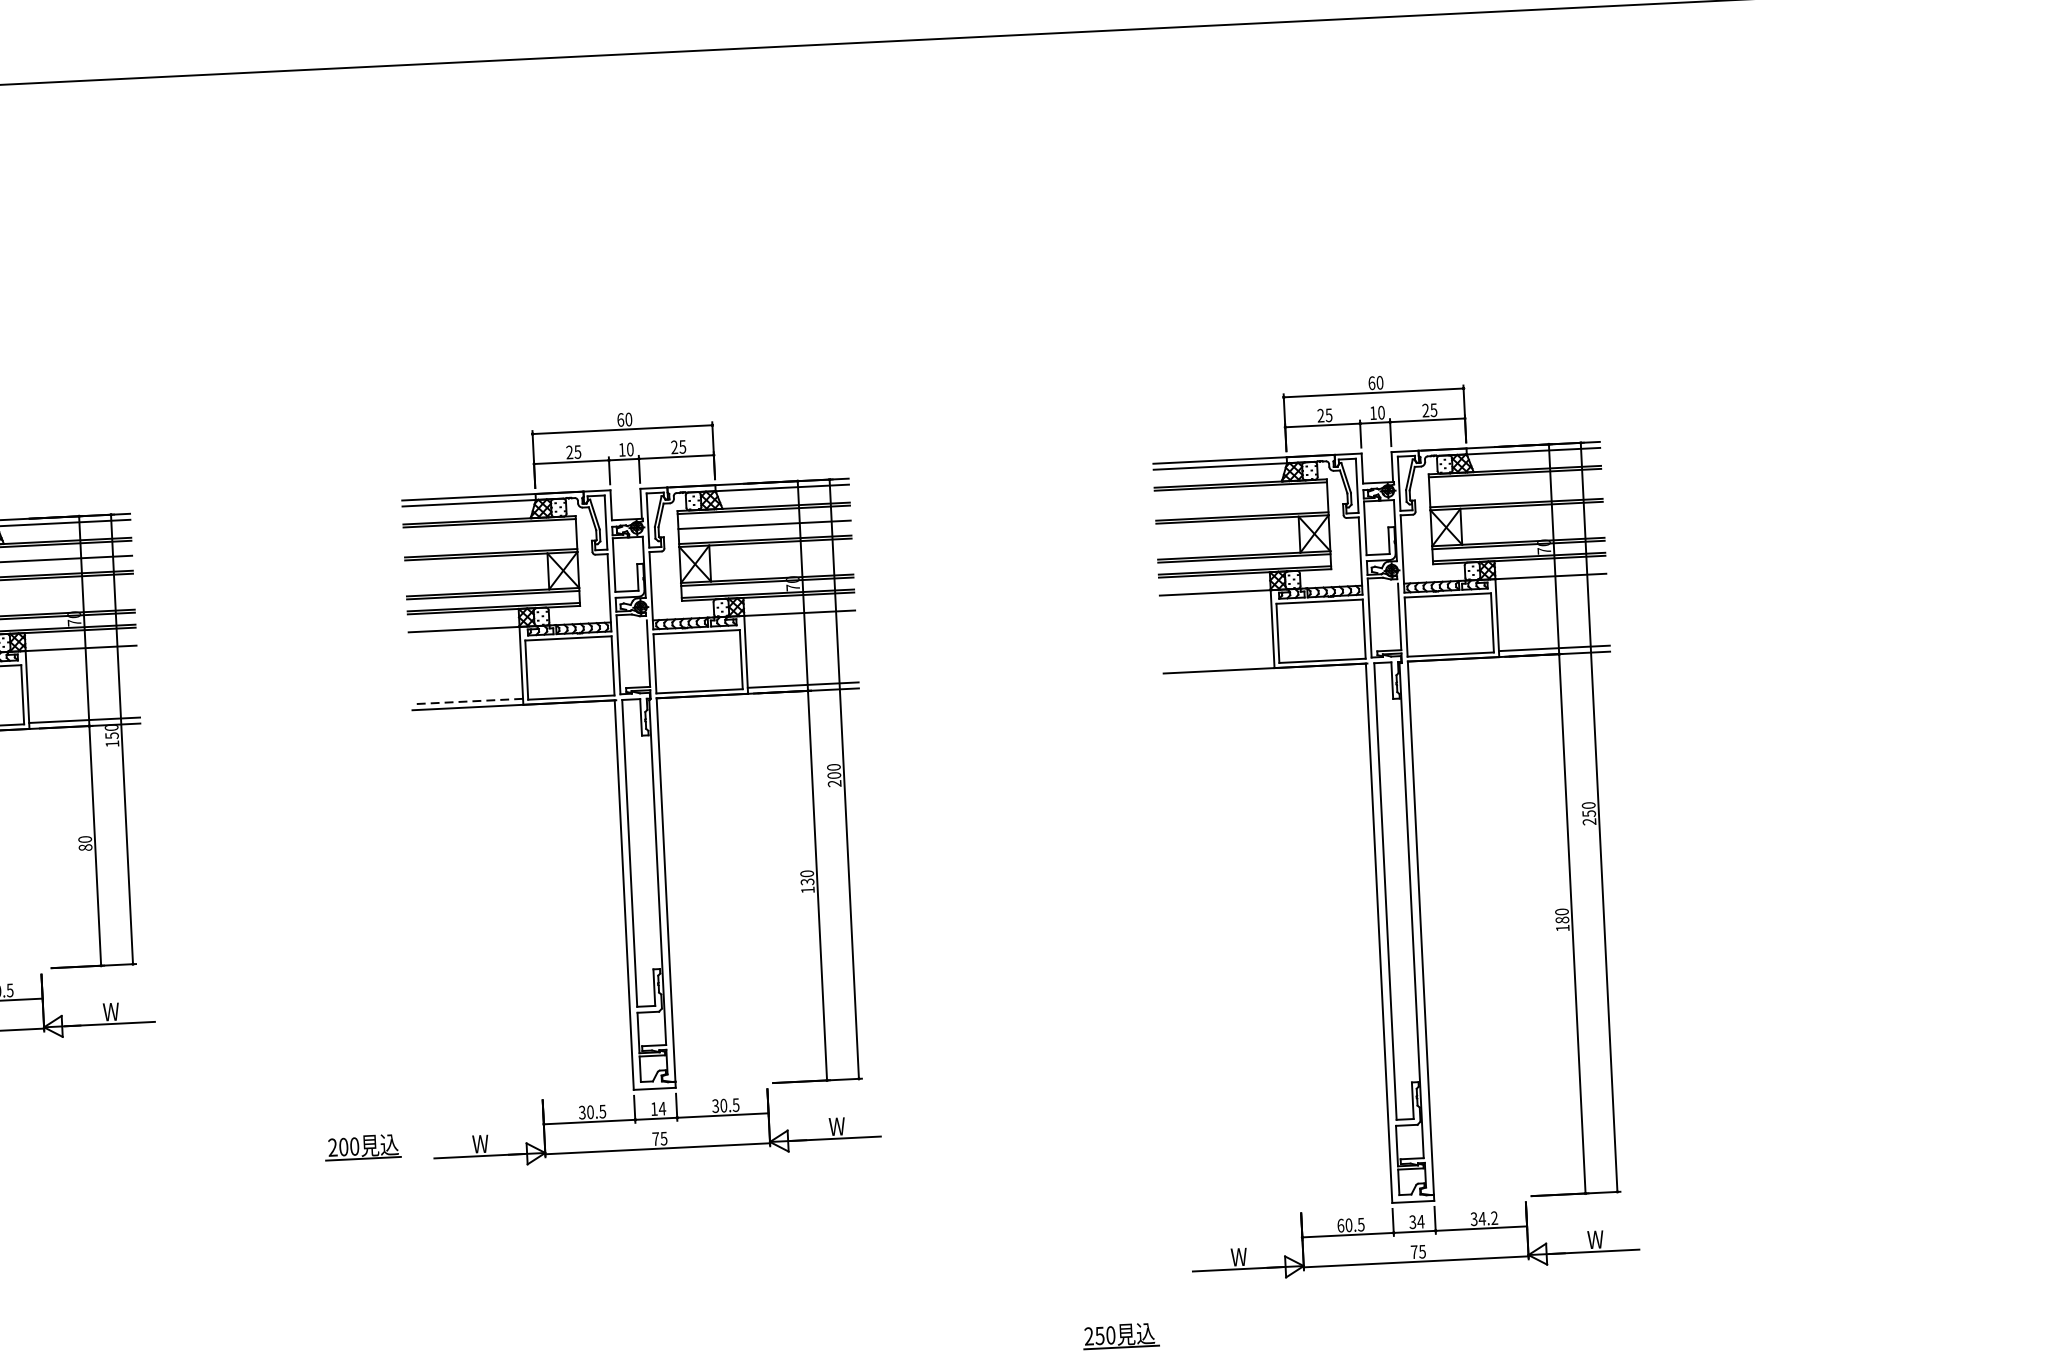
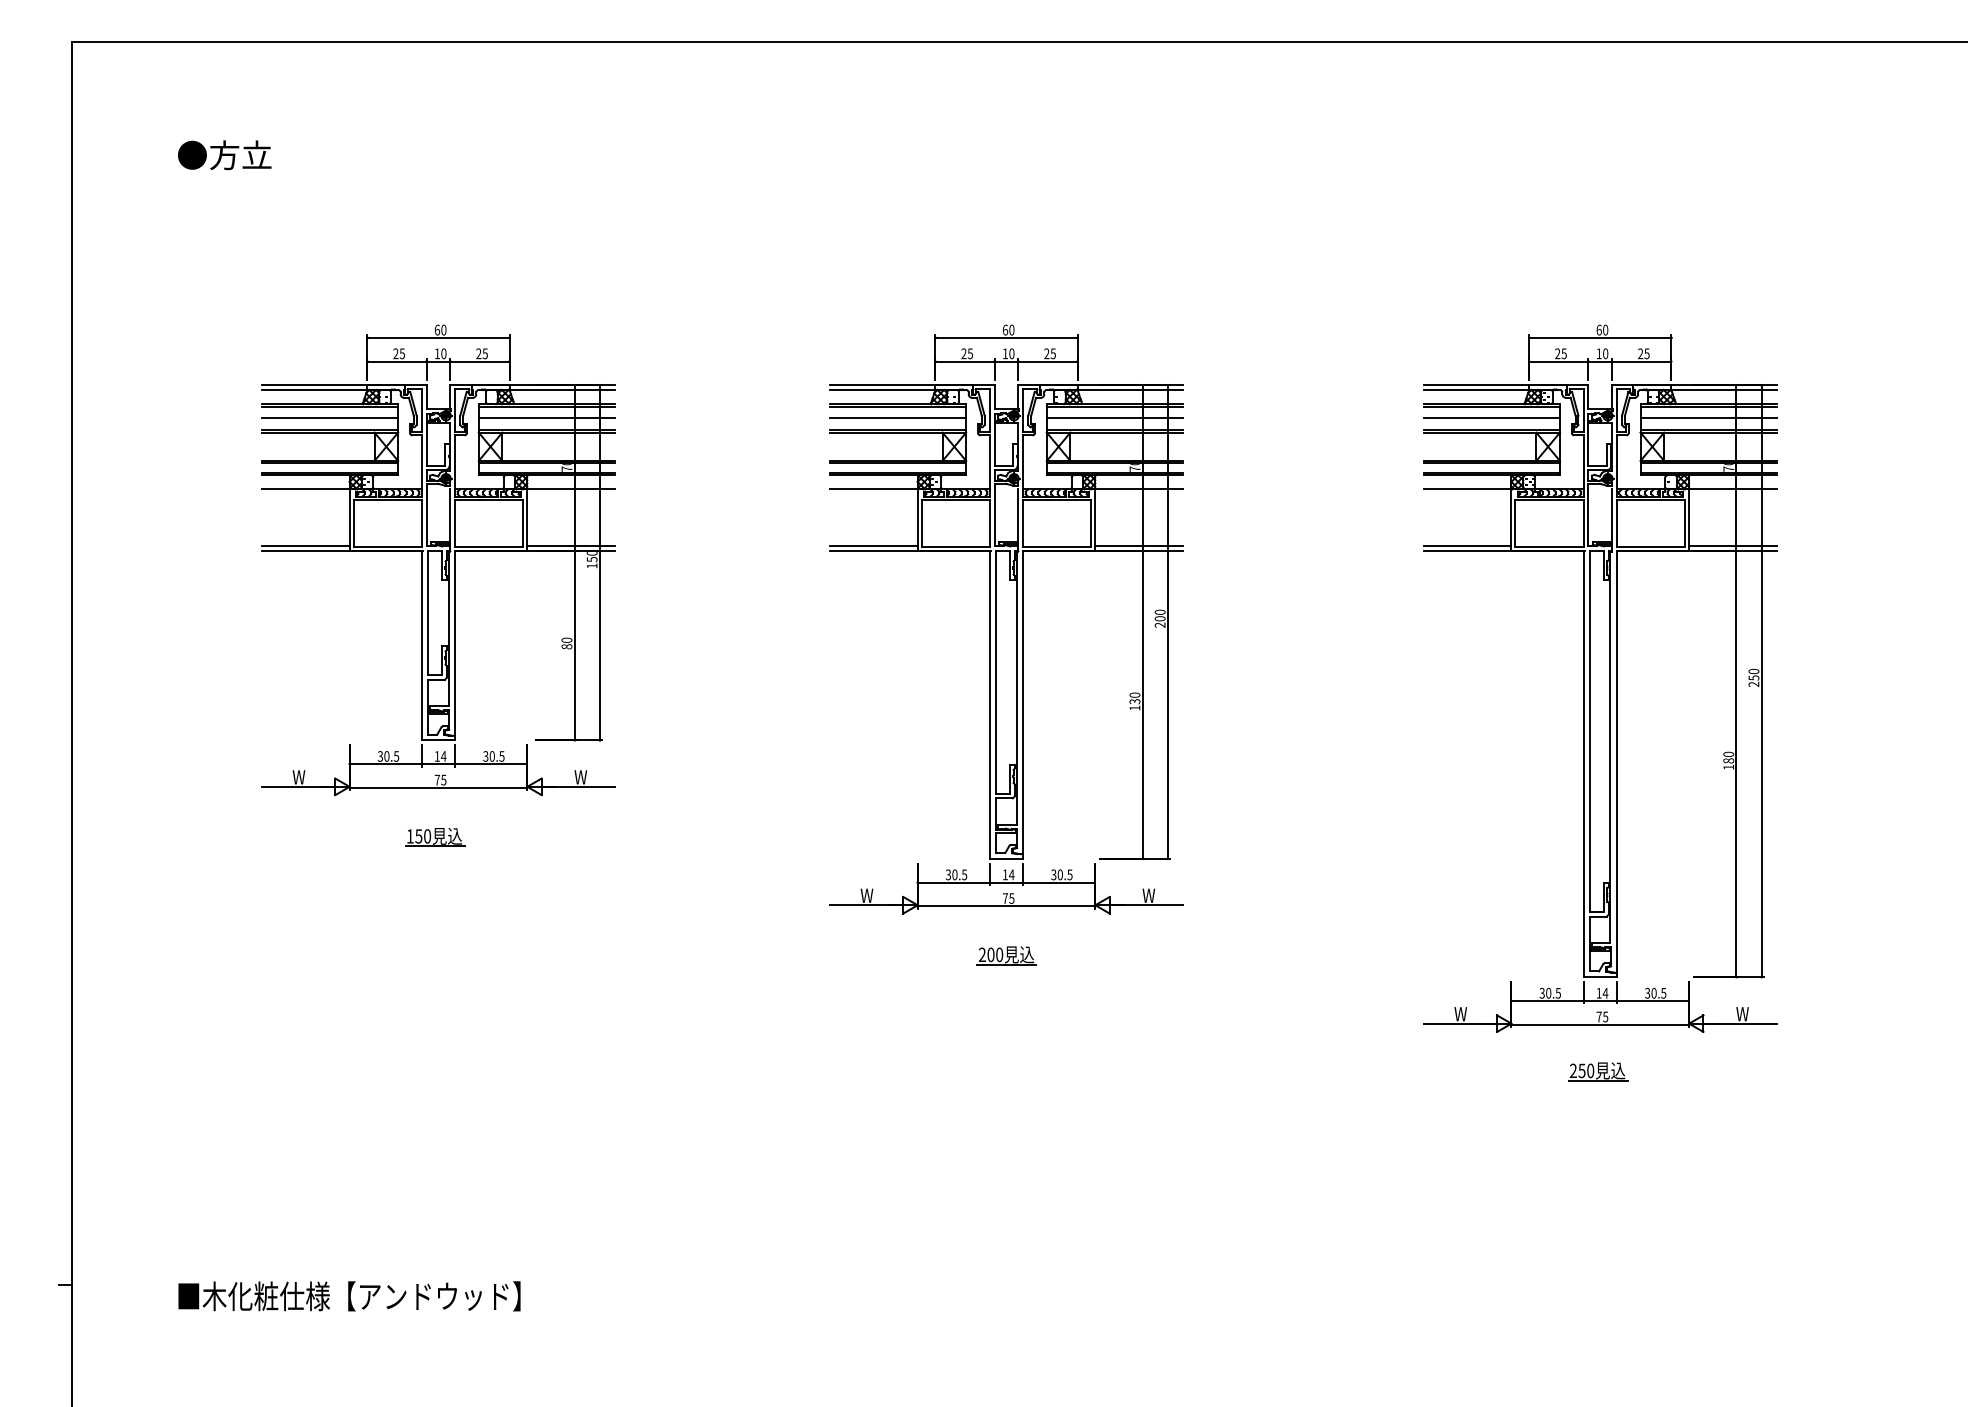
line: (1515, 488) -> (1708, 418), added
line: (1241, 501) -> (1491, 418), added
line: (490, 538) -> (898, 418), added
line: (1218, 665) -> (1467, 546), added
line: (467, 701) -> (873, 546), dashed -> solid
part: (363, 1146) -> (1006, 955), moved
text: (1487, 1217) -> (1658, 992), 34.2 -> 30.5
text: (1411, 1221) -> (1598, 992), 34 -> 14
text: (1339, 1224) -> (1541, 992), 60.5 -> 30.5
part: (1120, 1335) -> (1598, 1071), moved

